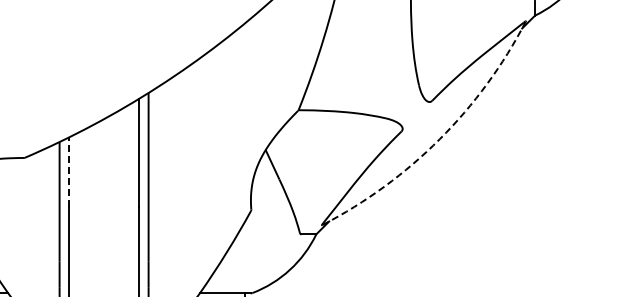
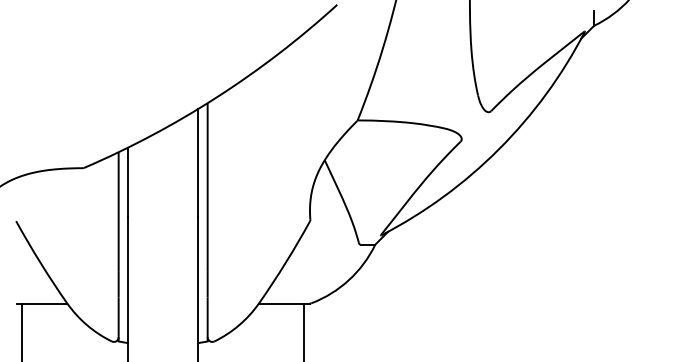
arc: (439, 139) -> (498, 149), dashed -> solid
line: (69, 172) -> (128, 182), dashed -> solid

